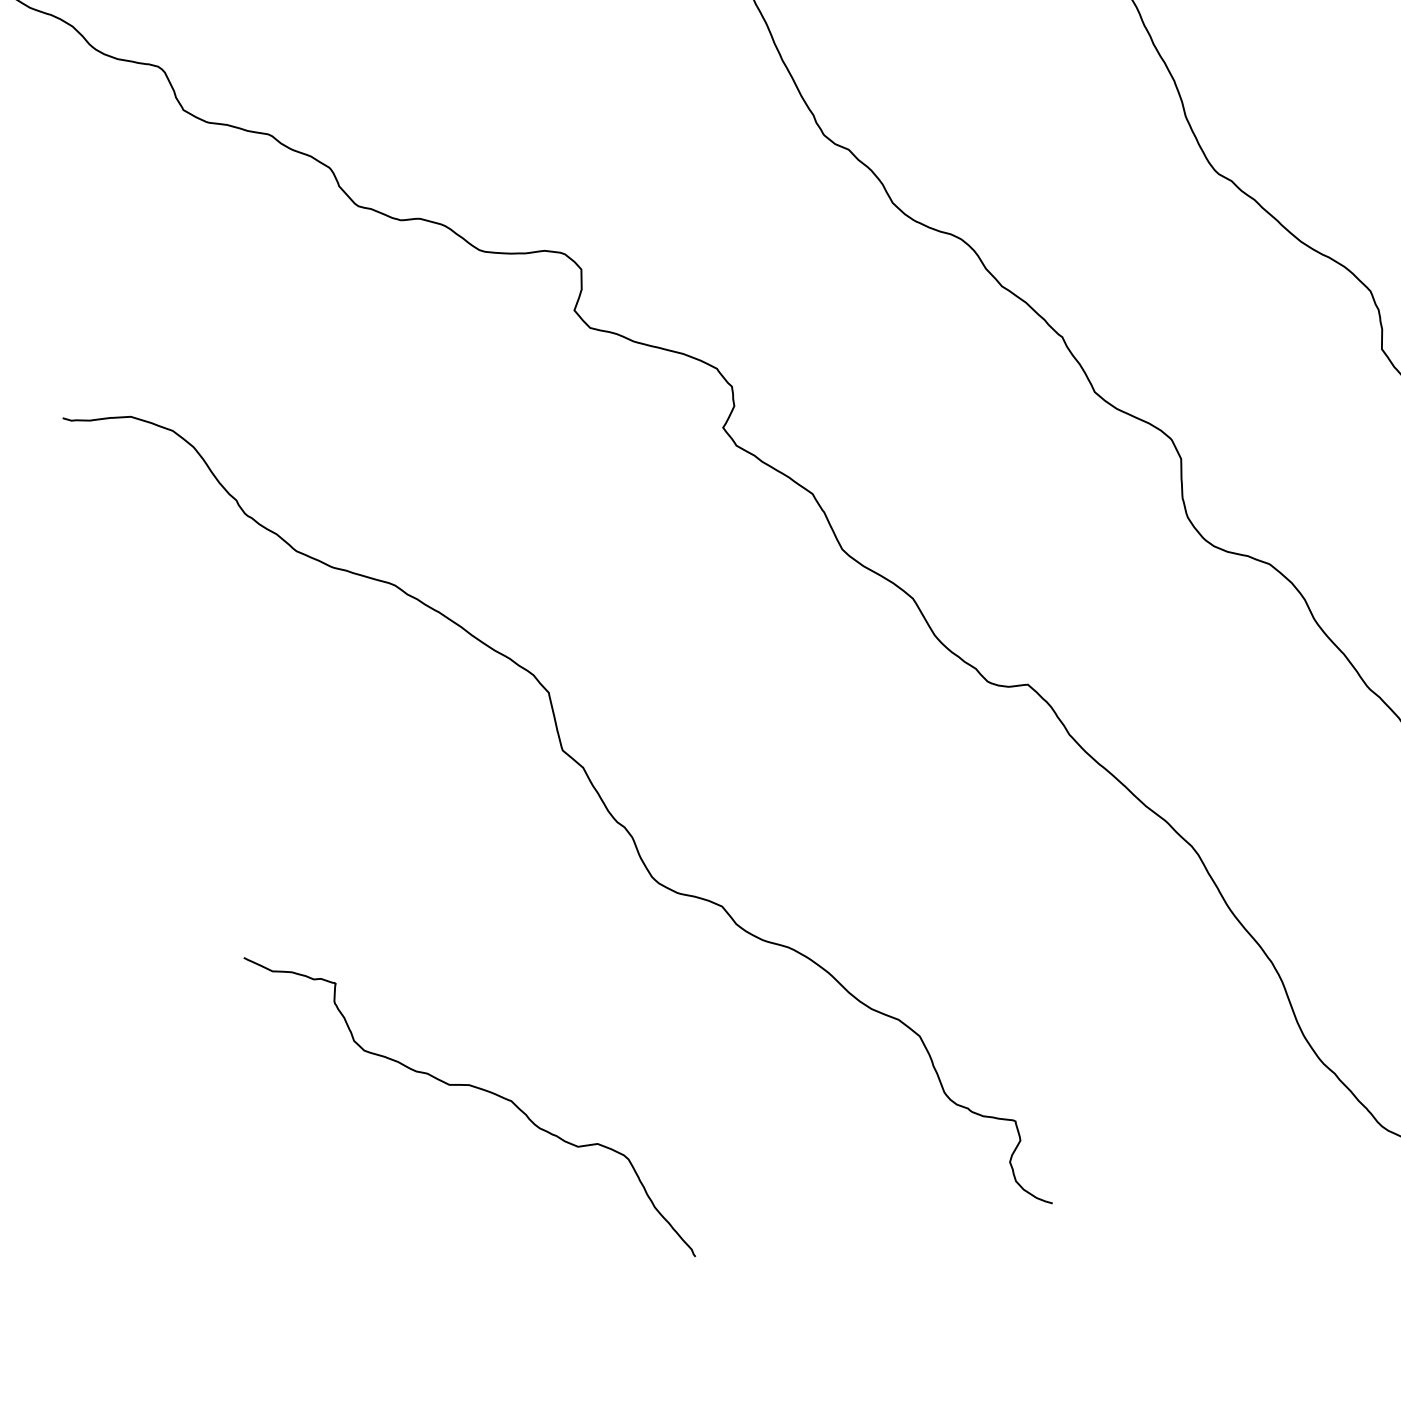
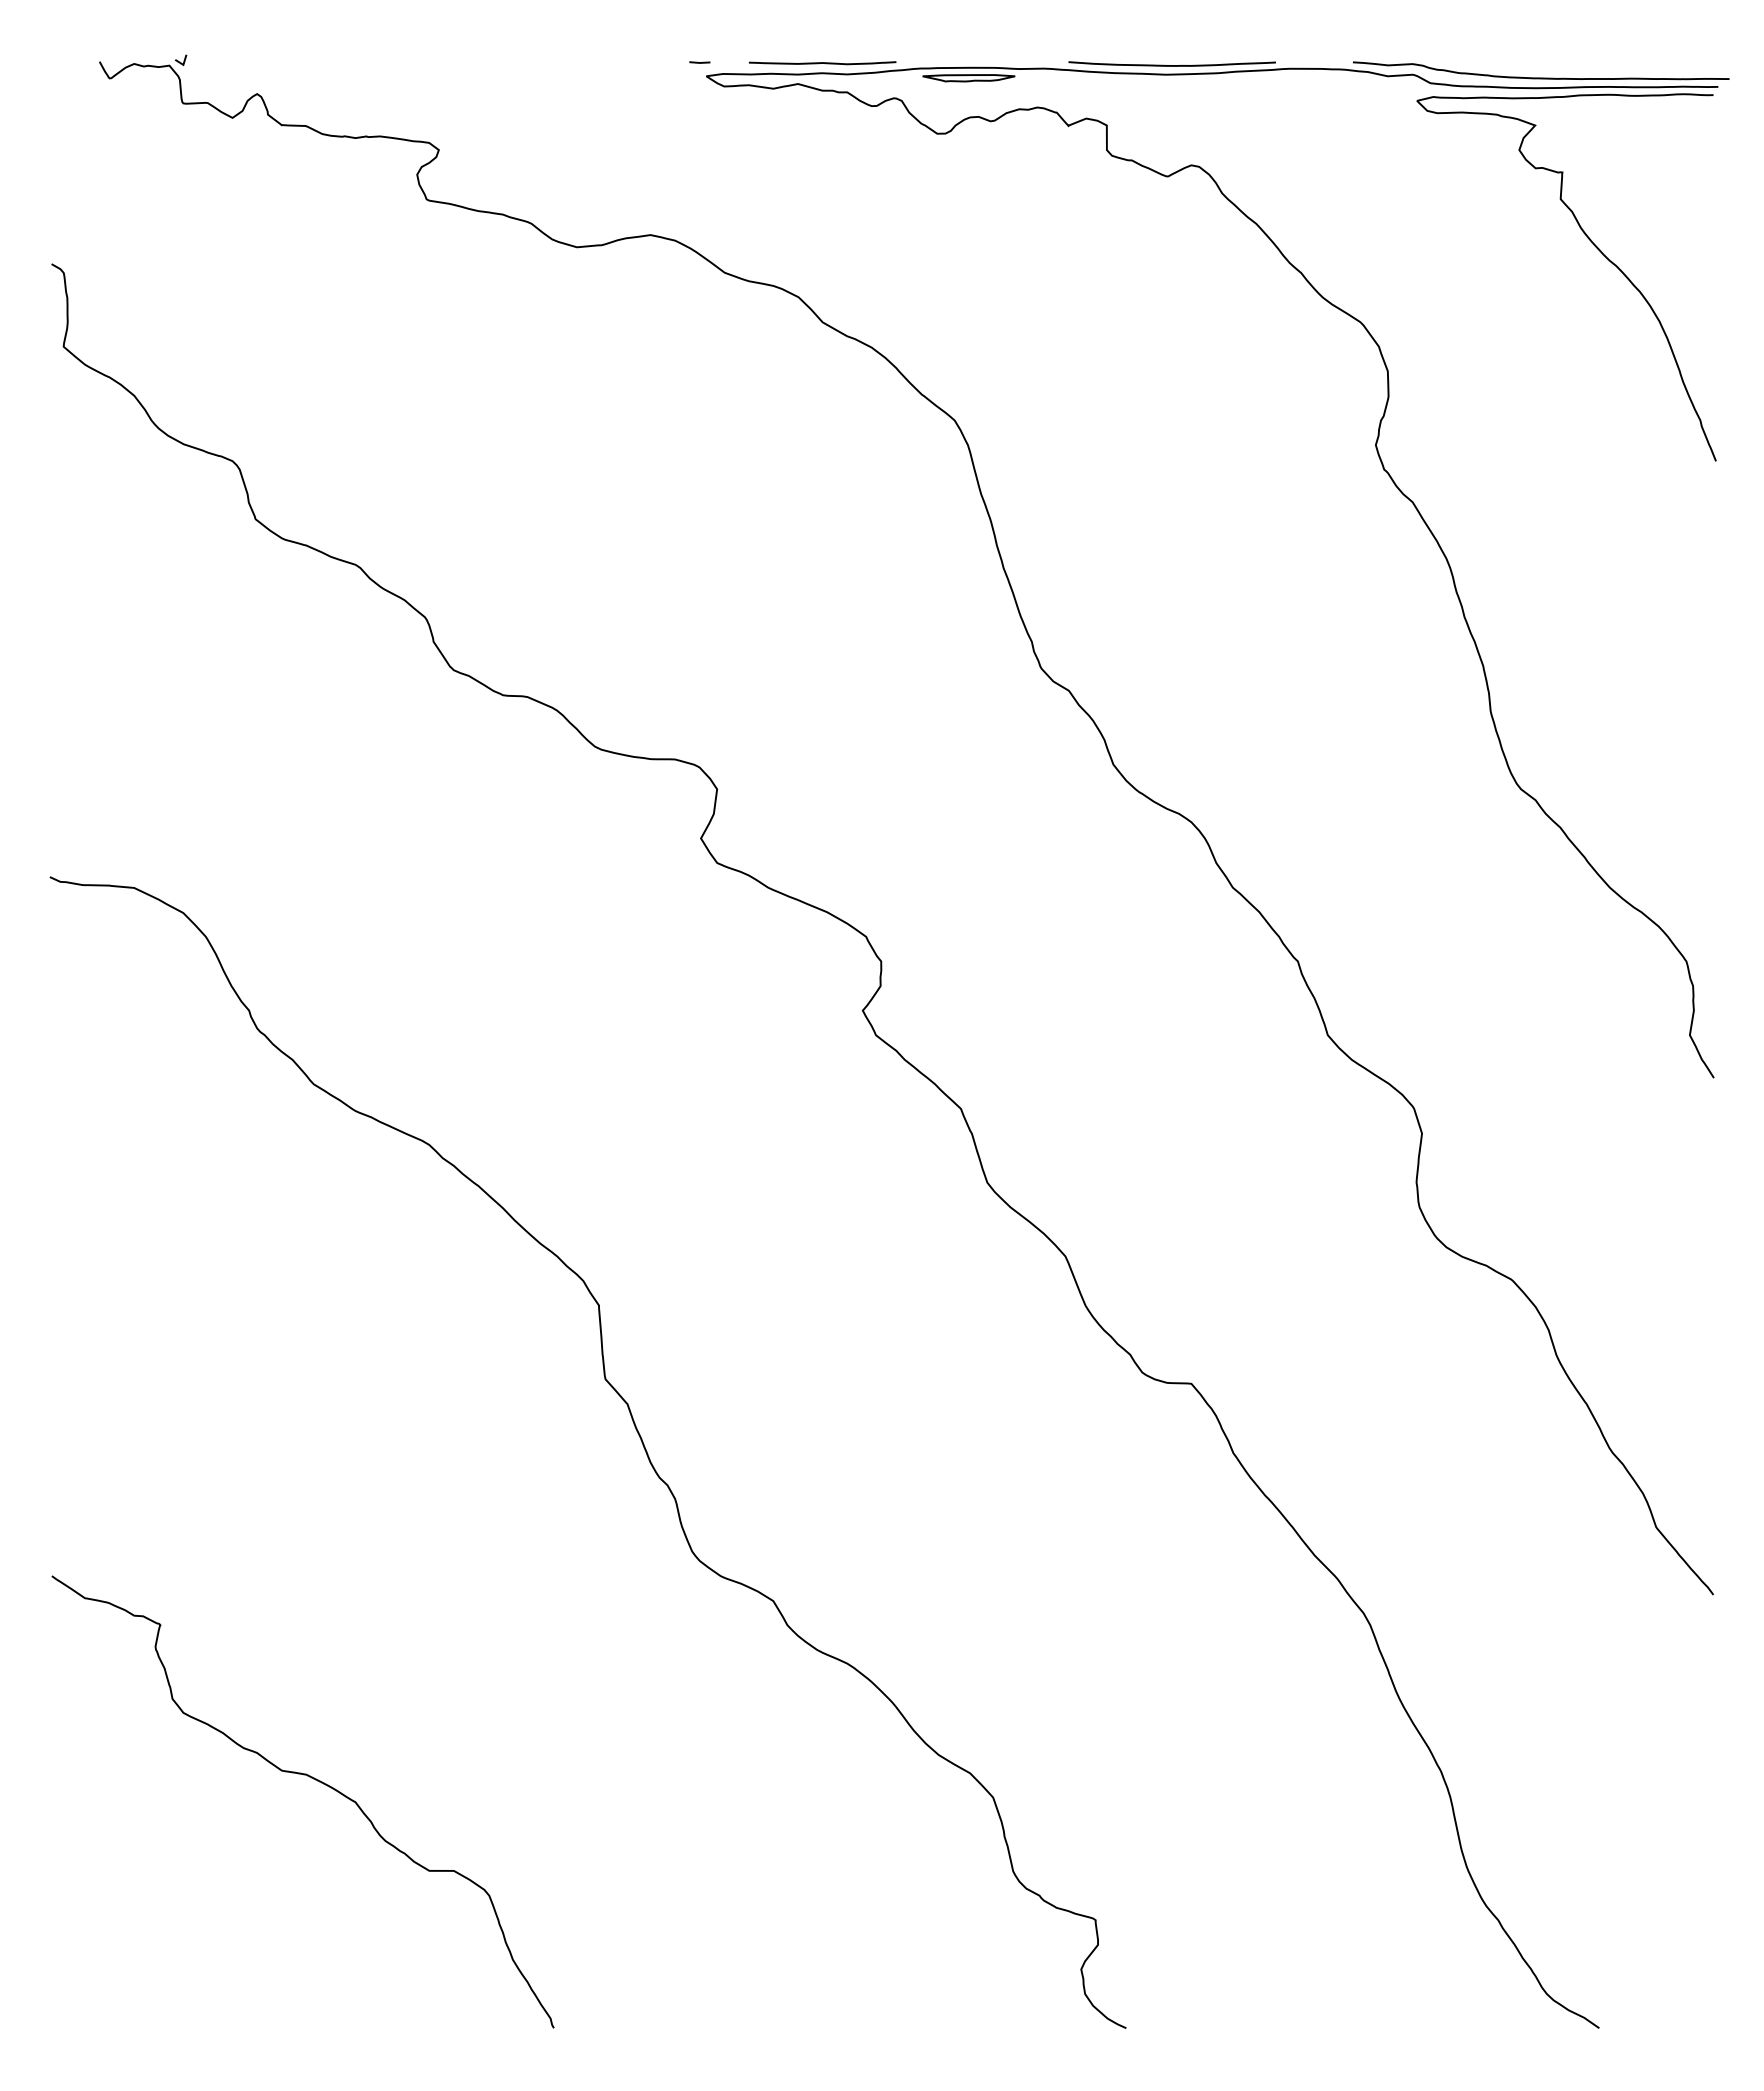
curve: (475, 1088) -> (313, 1779), moved

